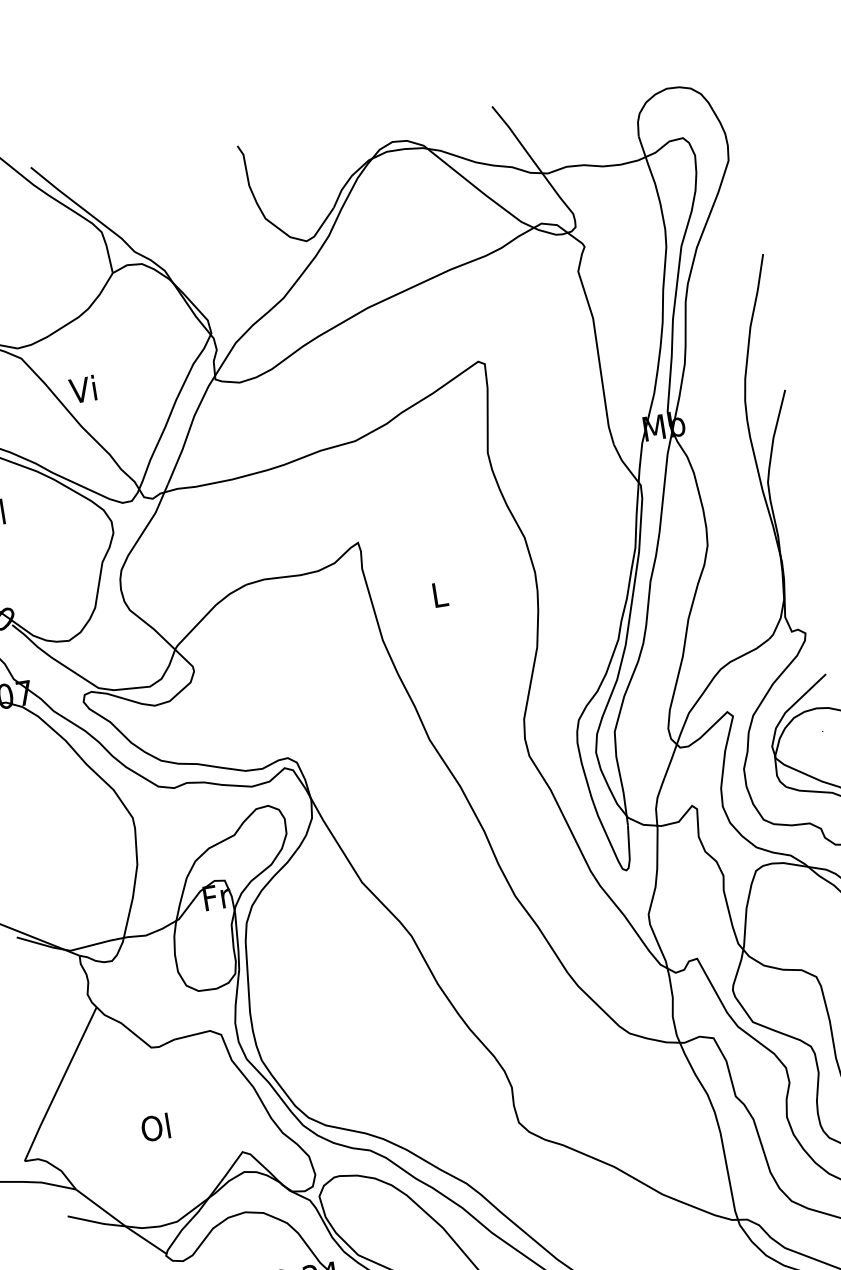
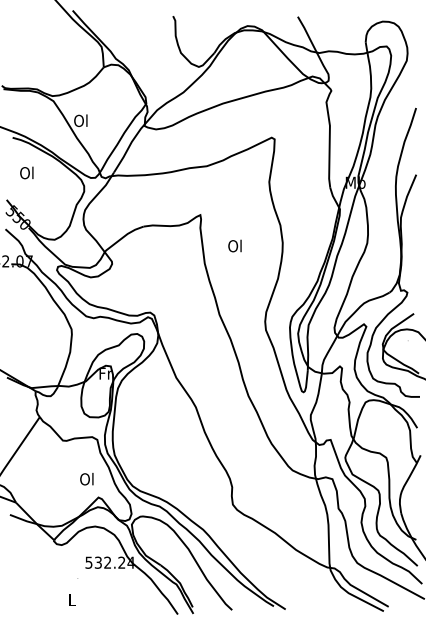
text: (82, 389) -> (80, 120), Vi -> Ol
text: (437, 593) -> (234, 245), L -> Ol
text: (155, 1128) -> (86, 479), moved

